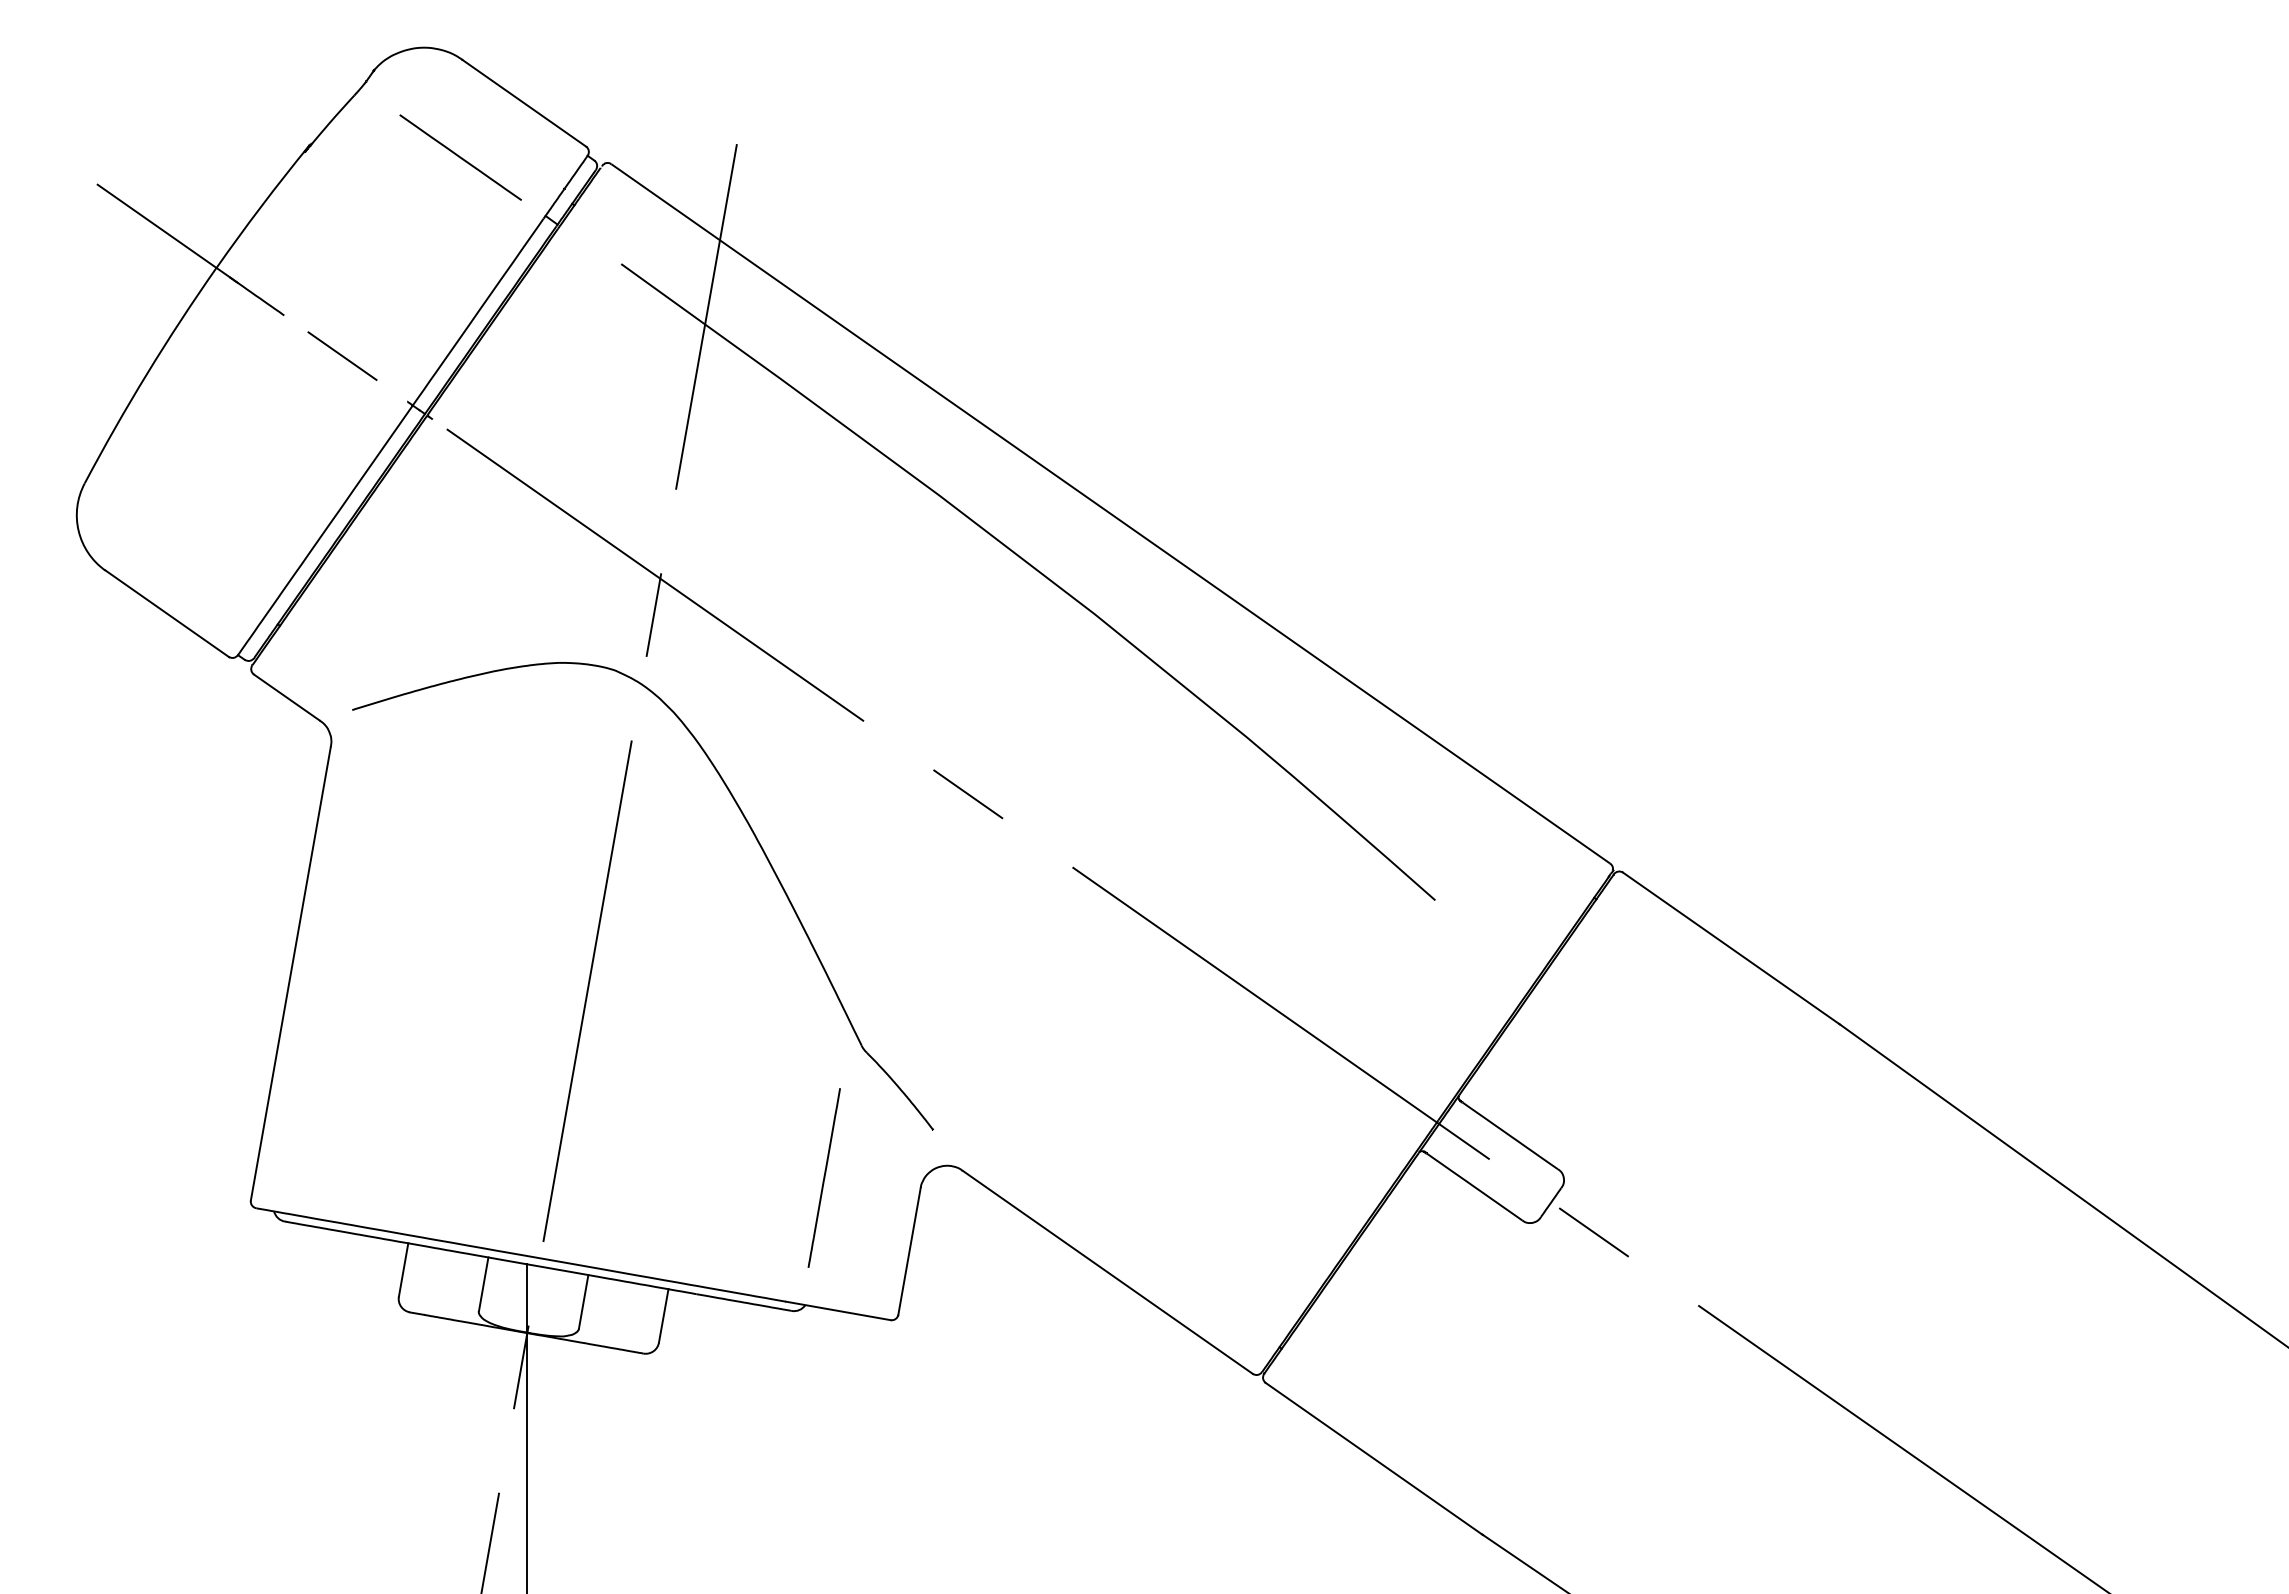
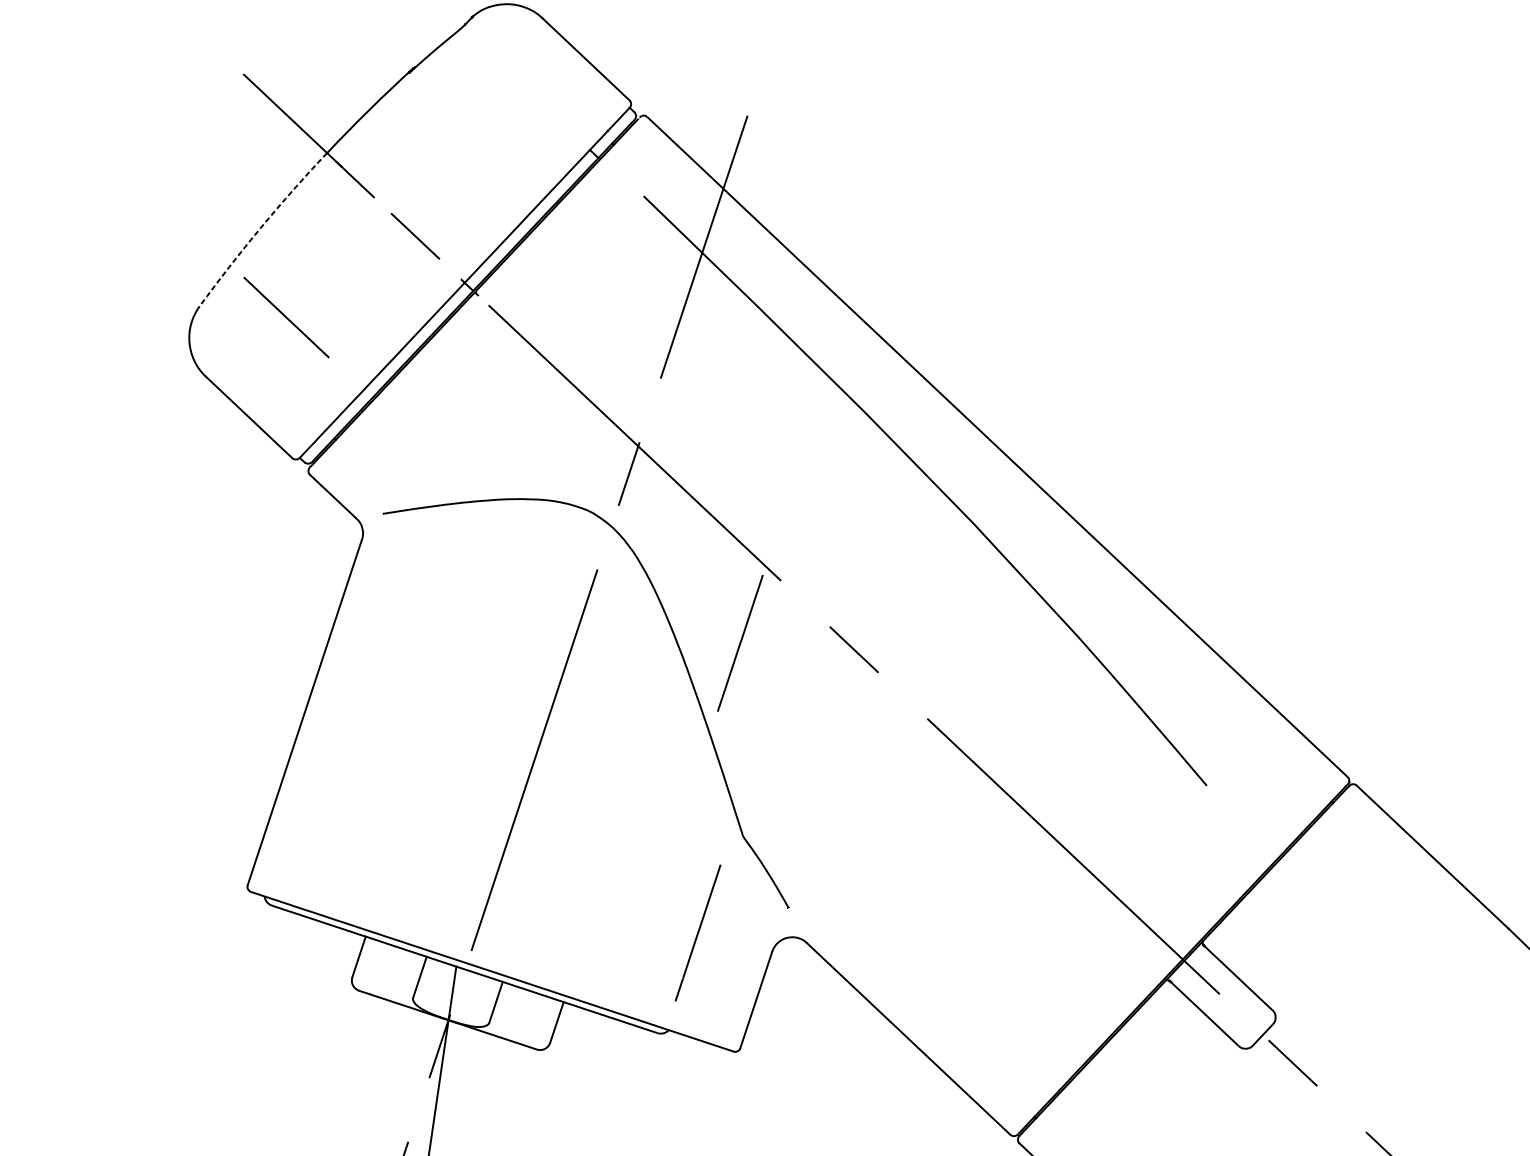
line: (460, 157) -> (286, 317), moved
arc: (147, 373) -> (261, 227), solid -> dashed
line: (823, 806) -> (739, 642), added

